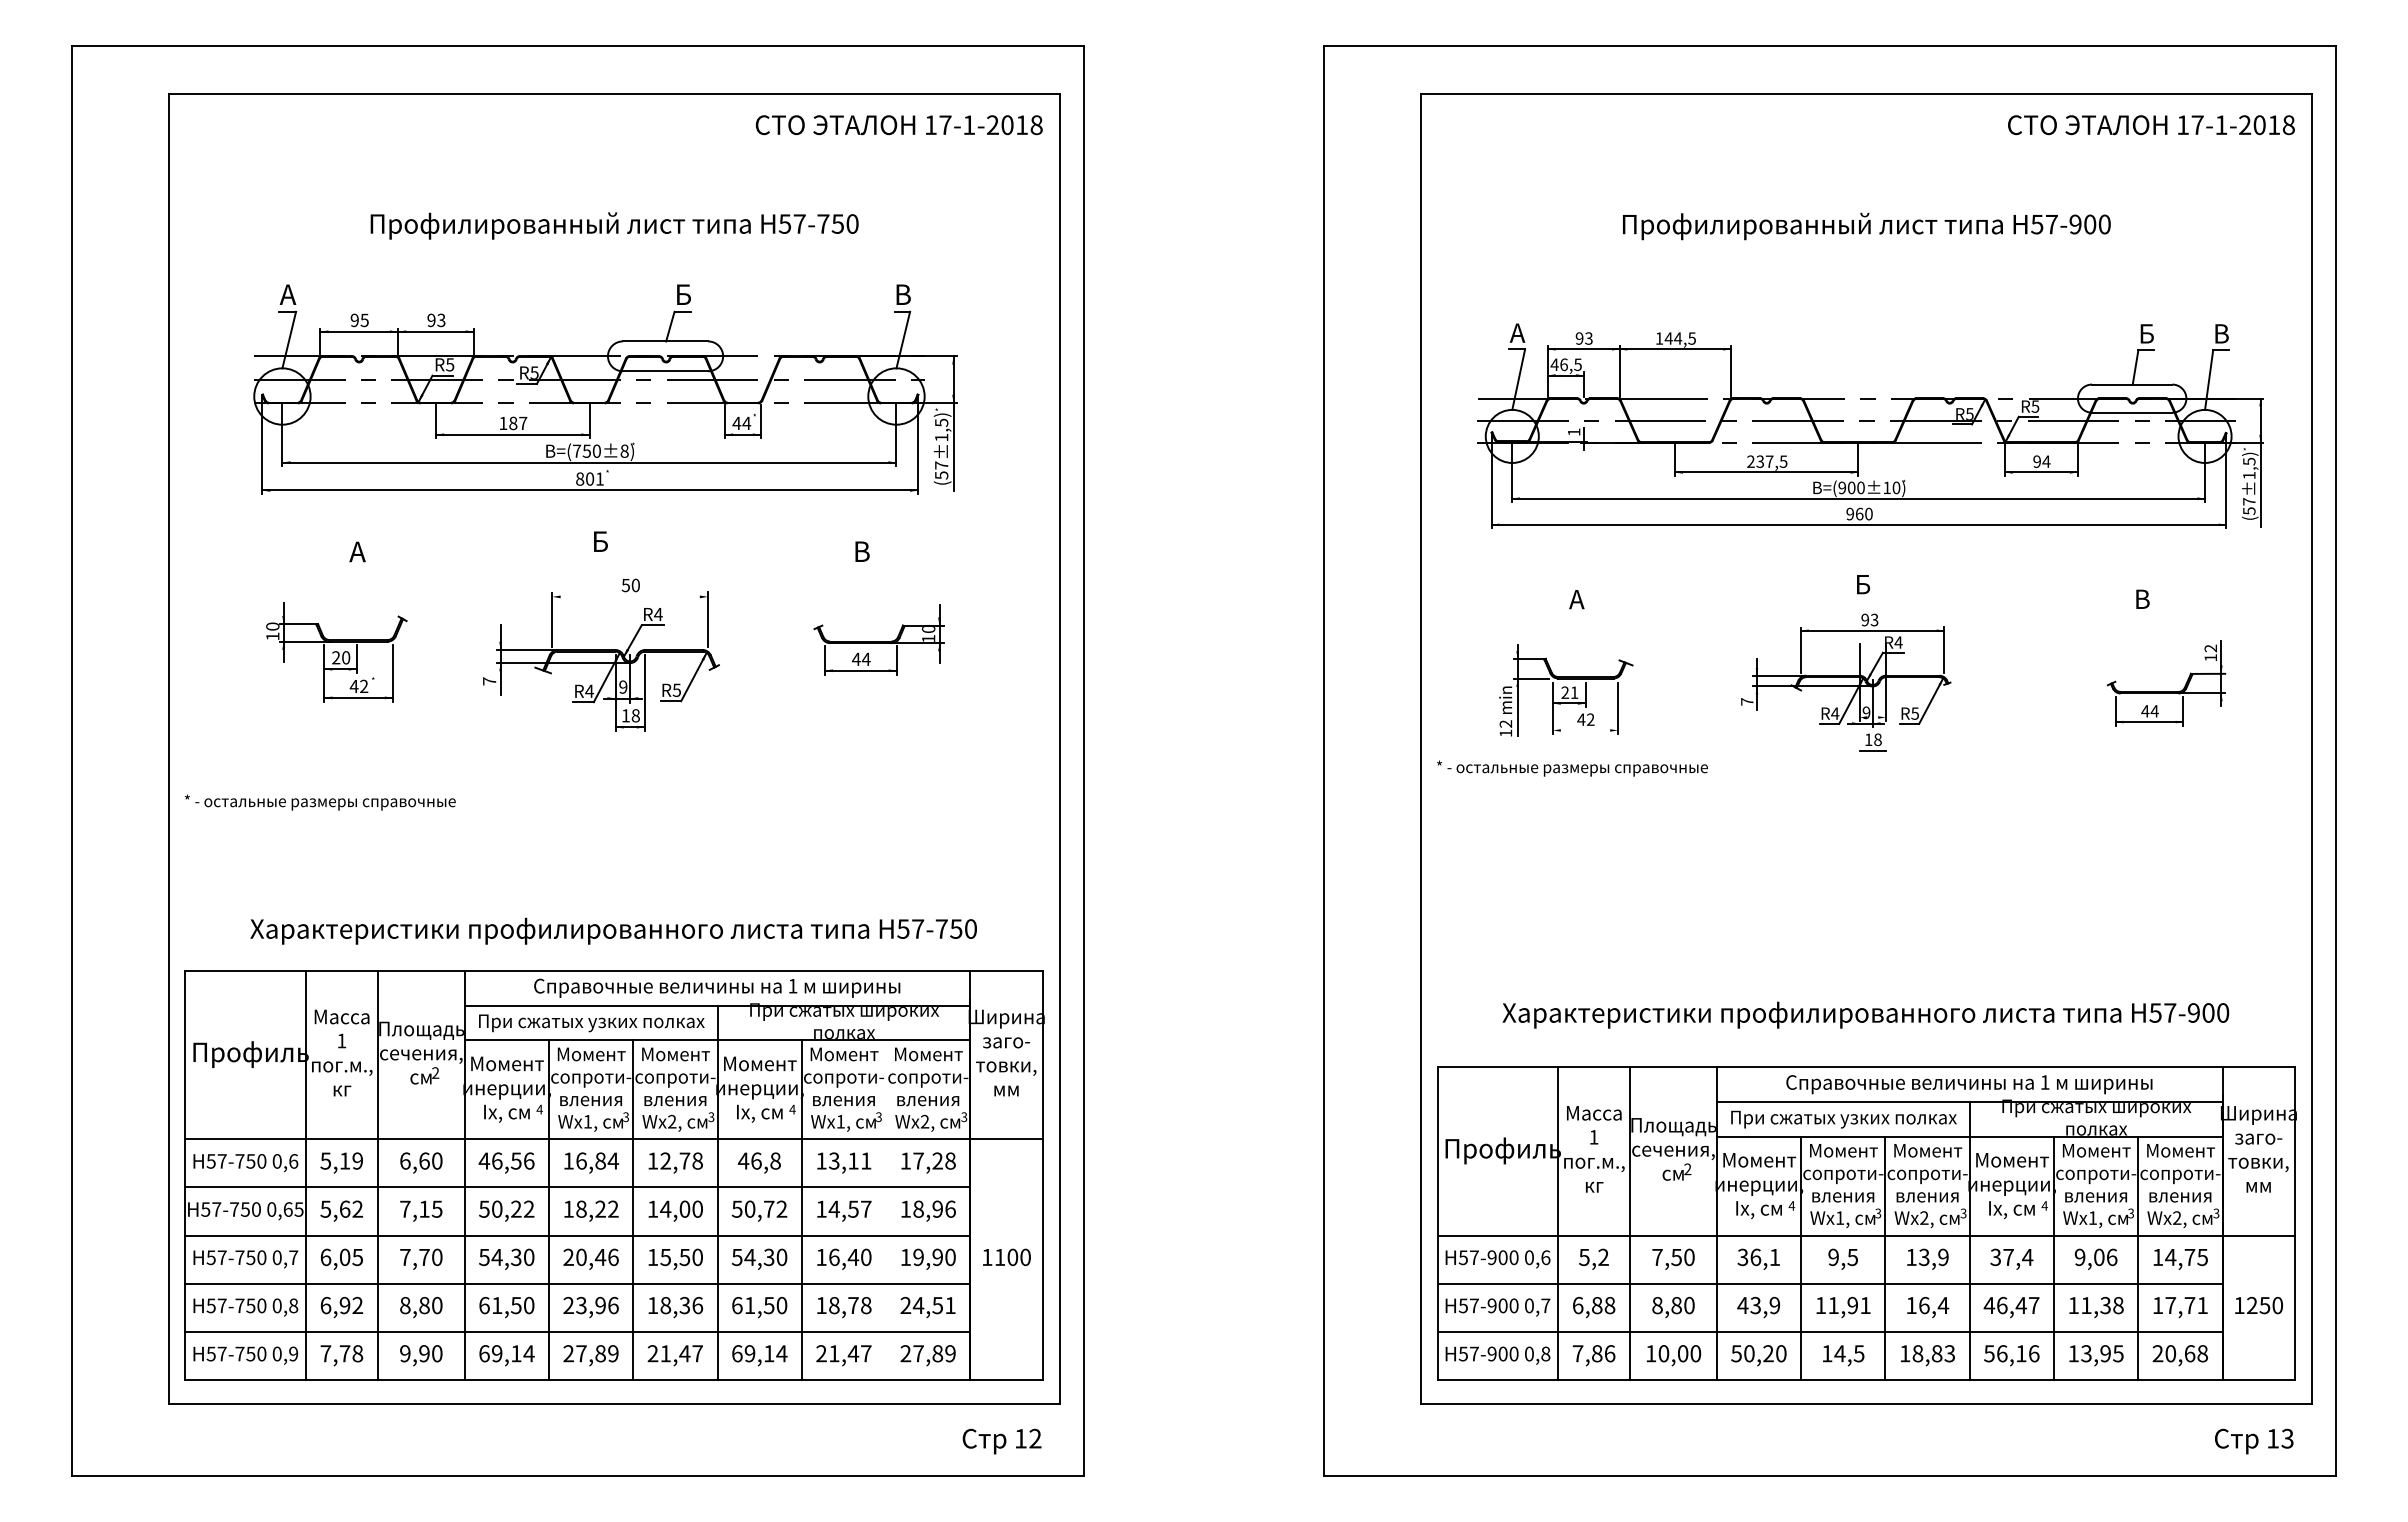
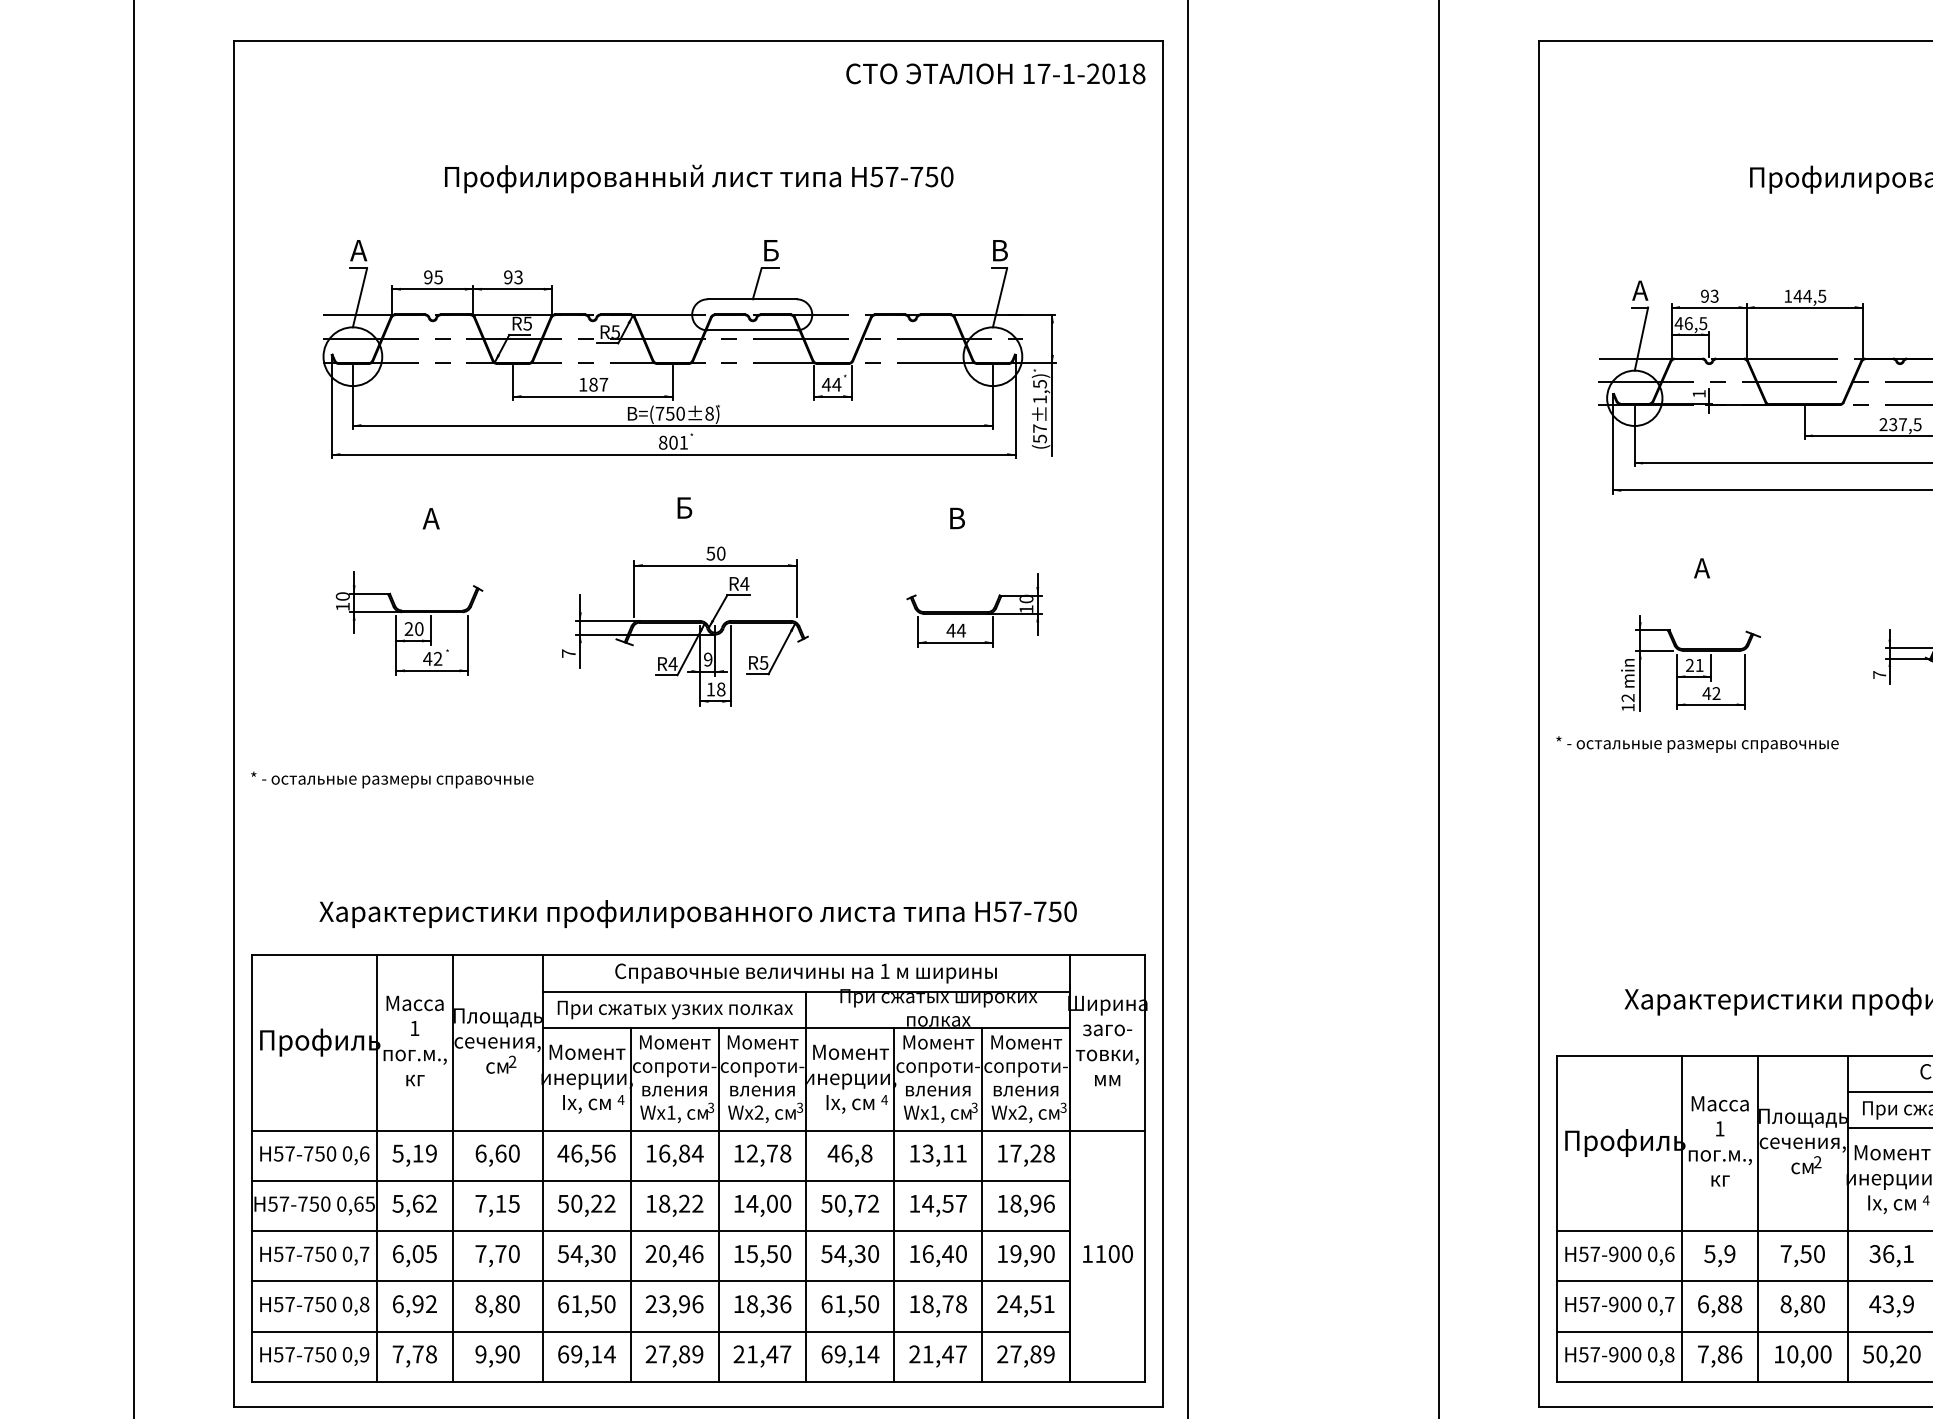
line: (630, 596) -> (715, 565), added
line: (1585, 730) -> (1711, 704), added
line: (886, 1210) -> (982, 1205), added
text: (1603, 1257) -> (1729, 1254), 5,2 -> 5,9

